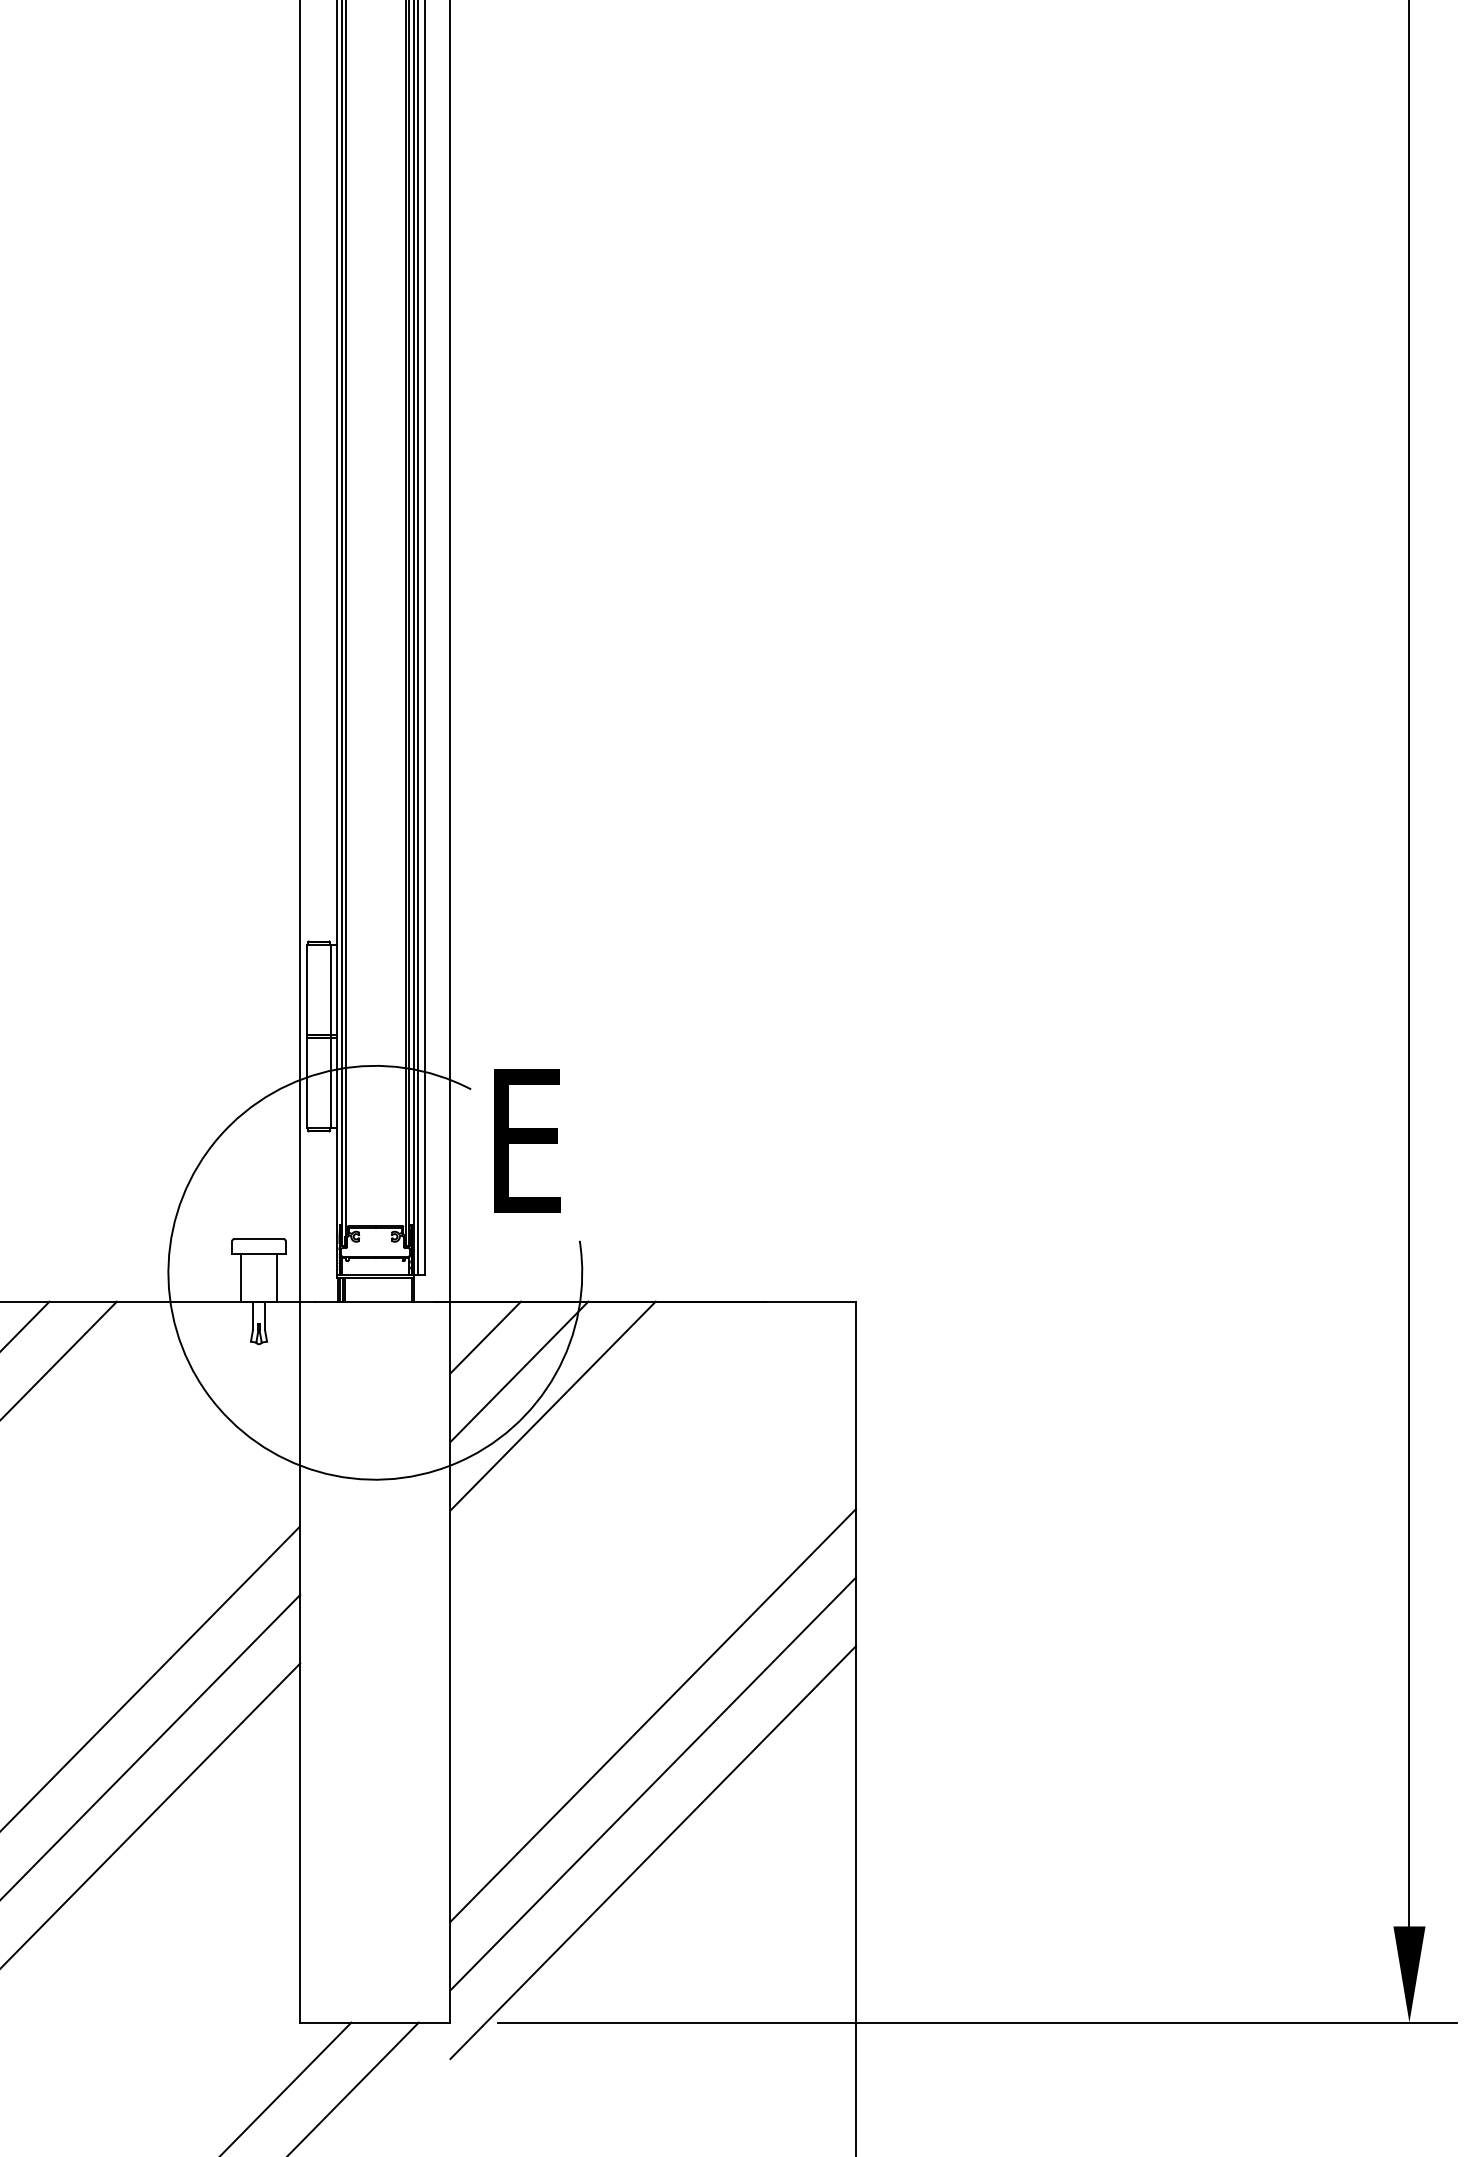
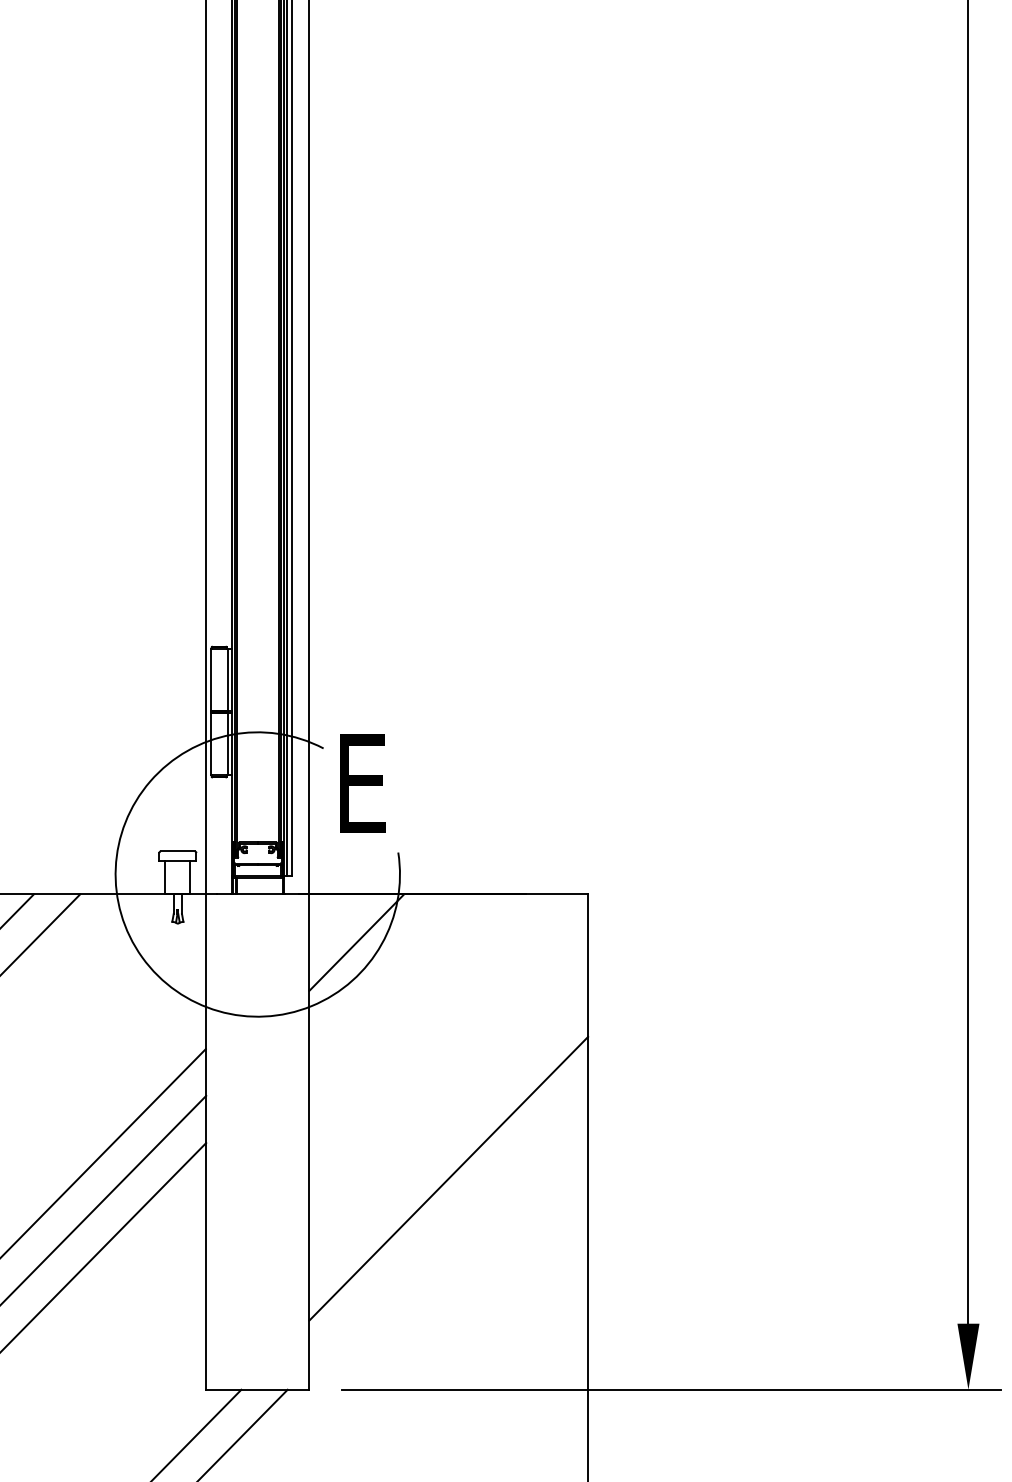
line: (485, 1336) -> (333, 918), removed
line: (552, 1405) -> (379, 965), removed
line: (652, 1783) -> (448, 1225), removed
line: (652, 1851) -> (448, 1272), removed

